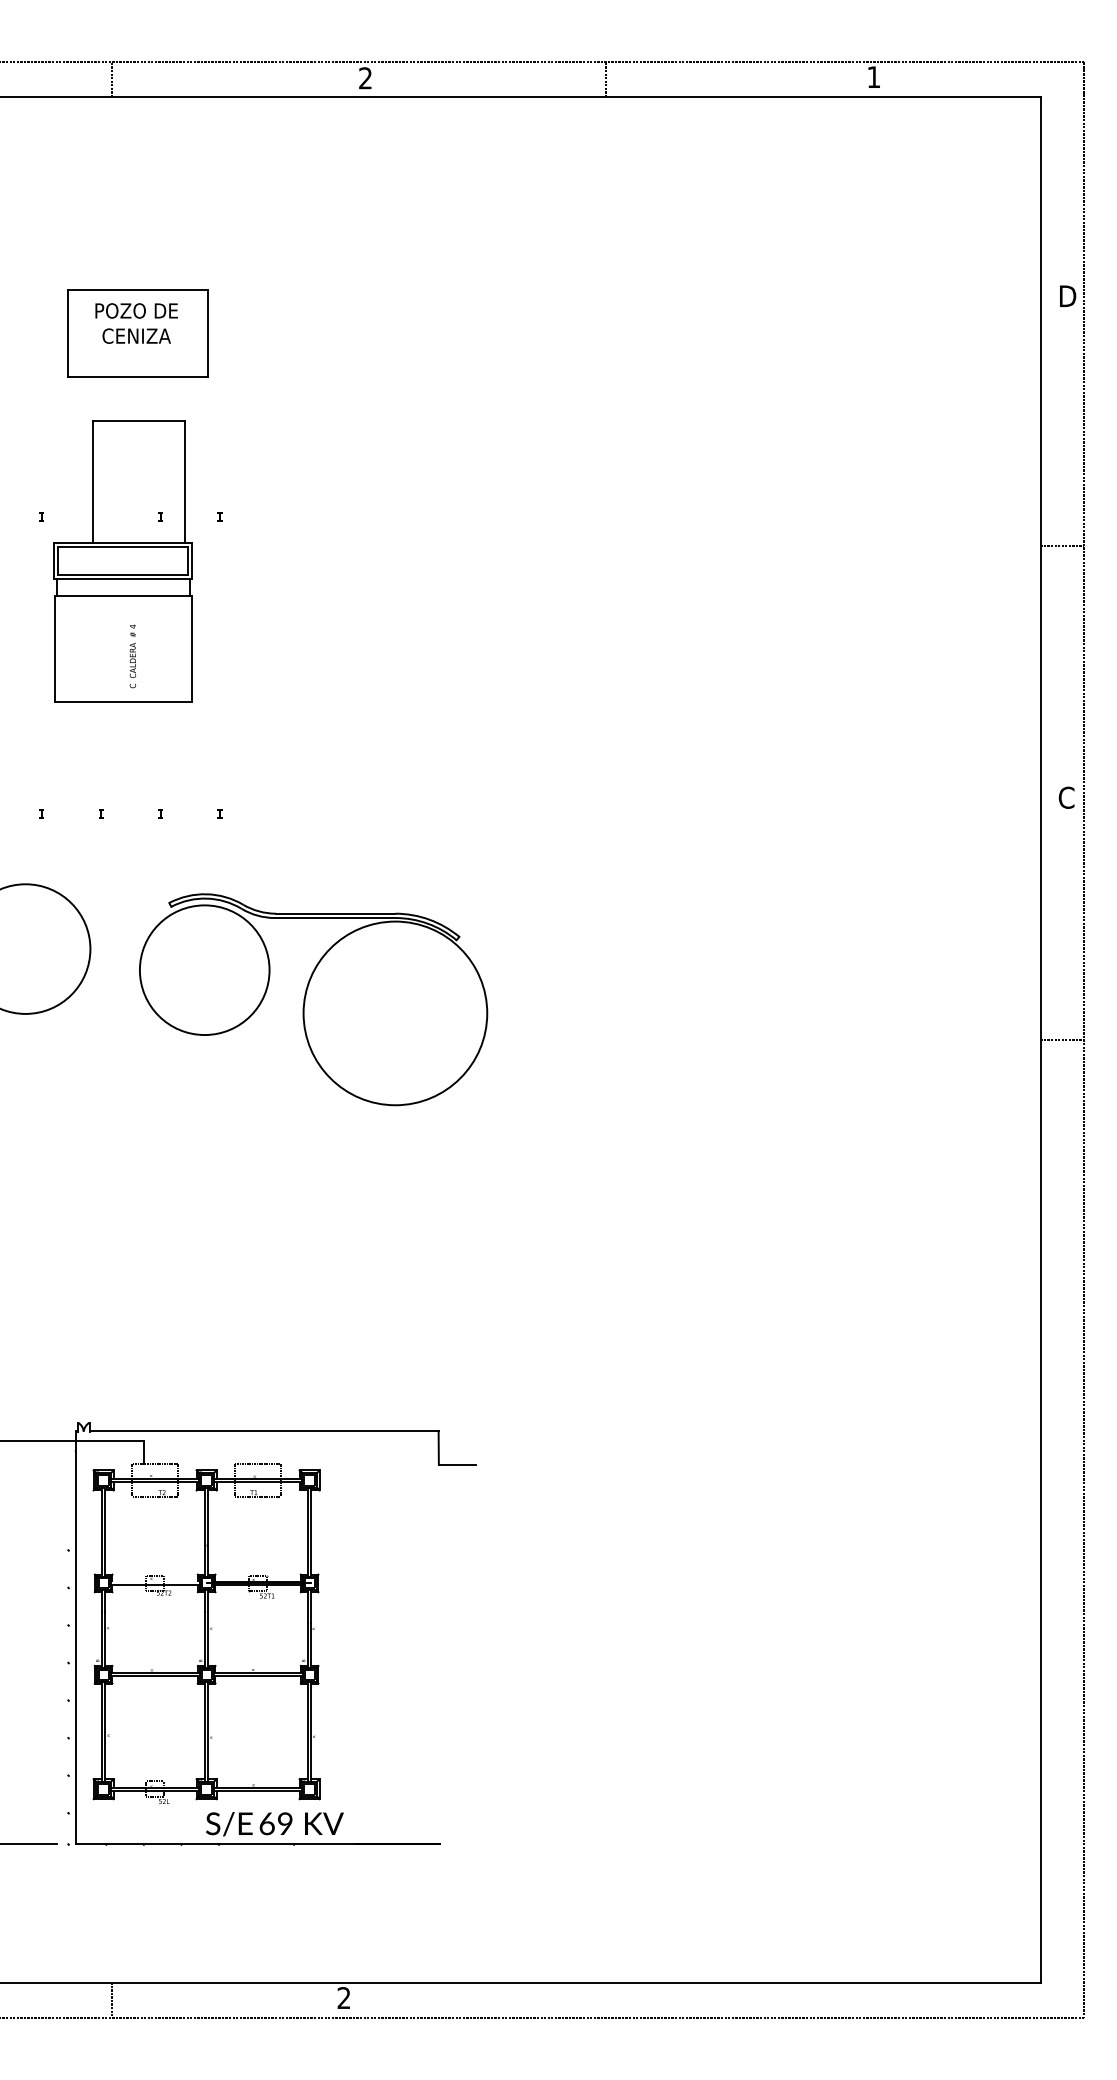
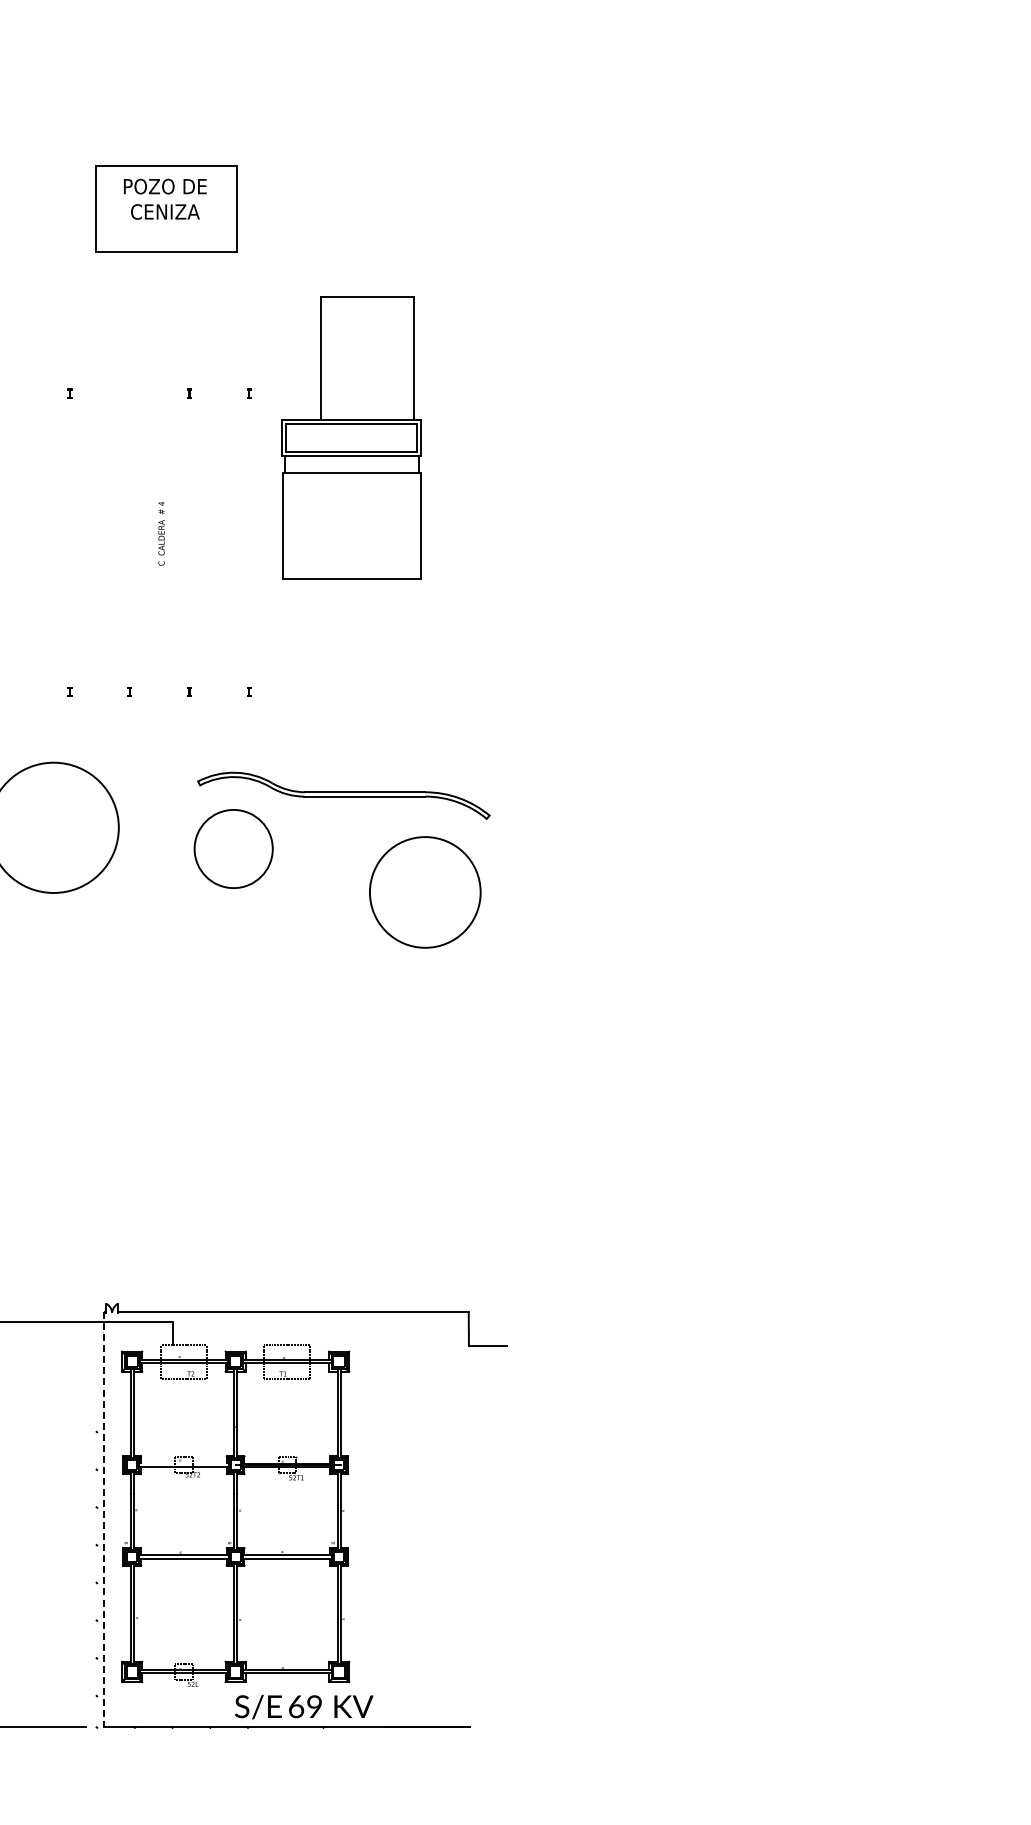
part: (122, 561) -> (351, 438), moved
circle: (204, 970) -> (233, 849), size x0.6
circle: (395, 1013) -> (425, 892), size x0.6
line: (75, 1637) -> (103, 1519), solid -> dashed

